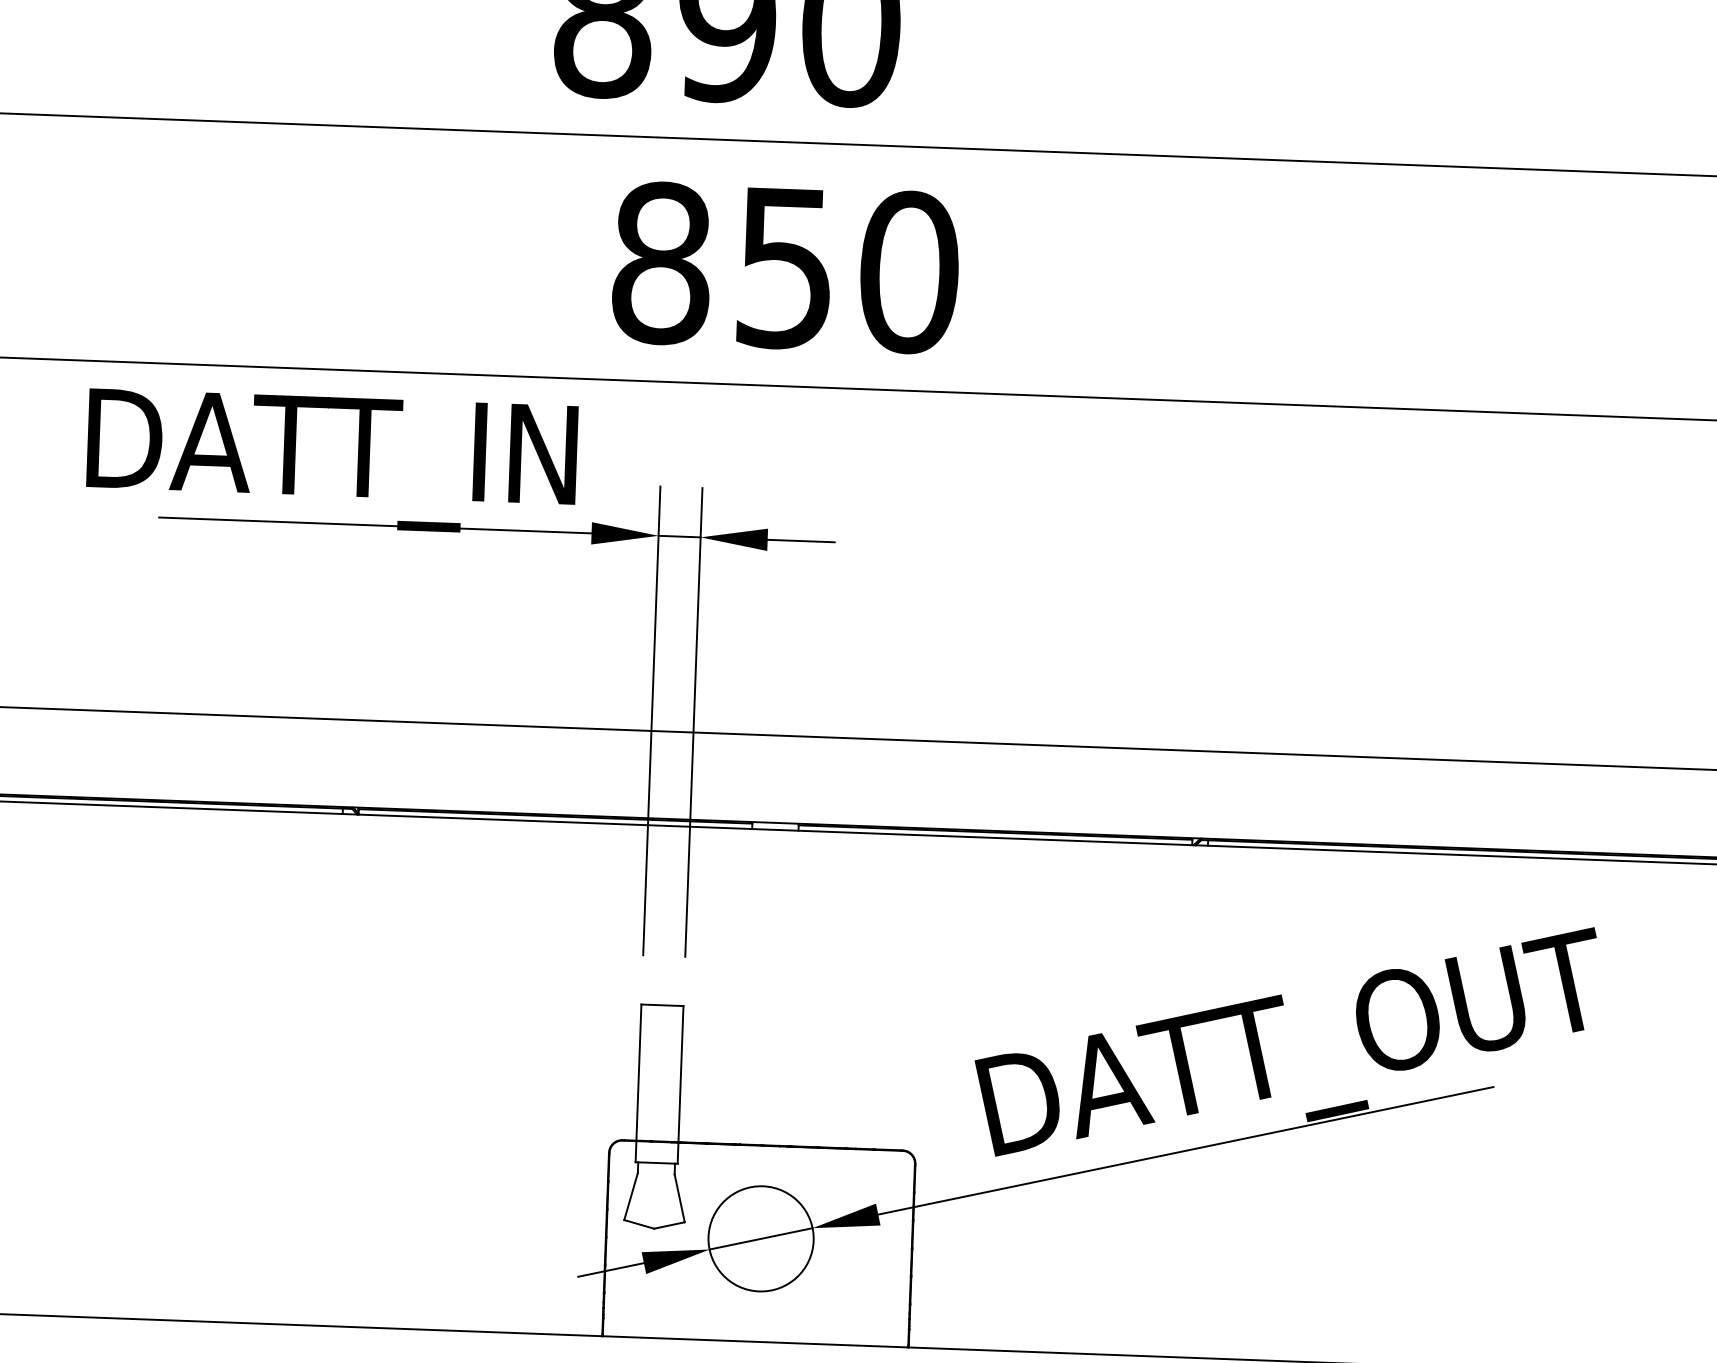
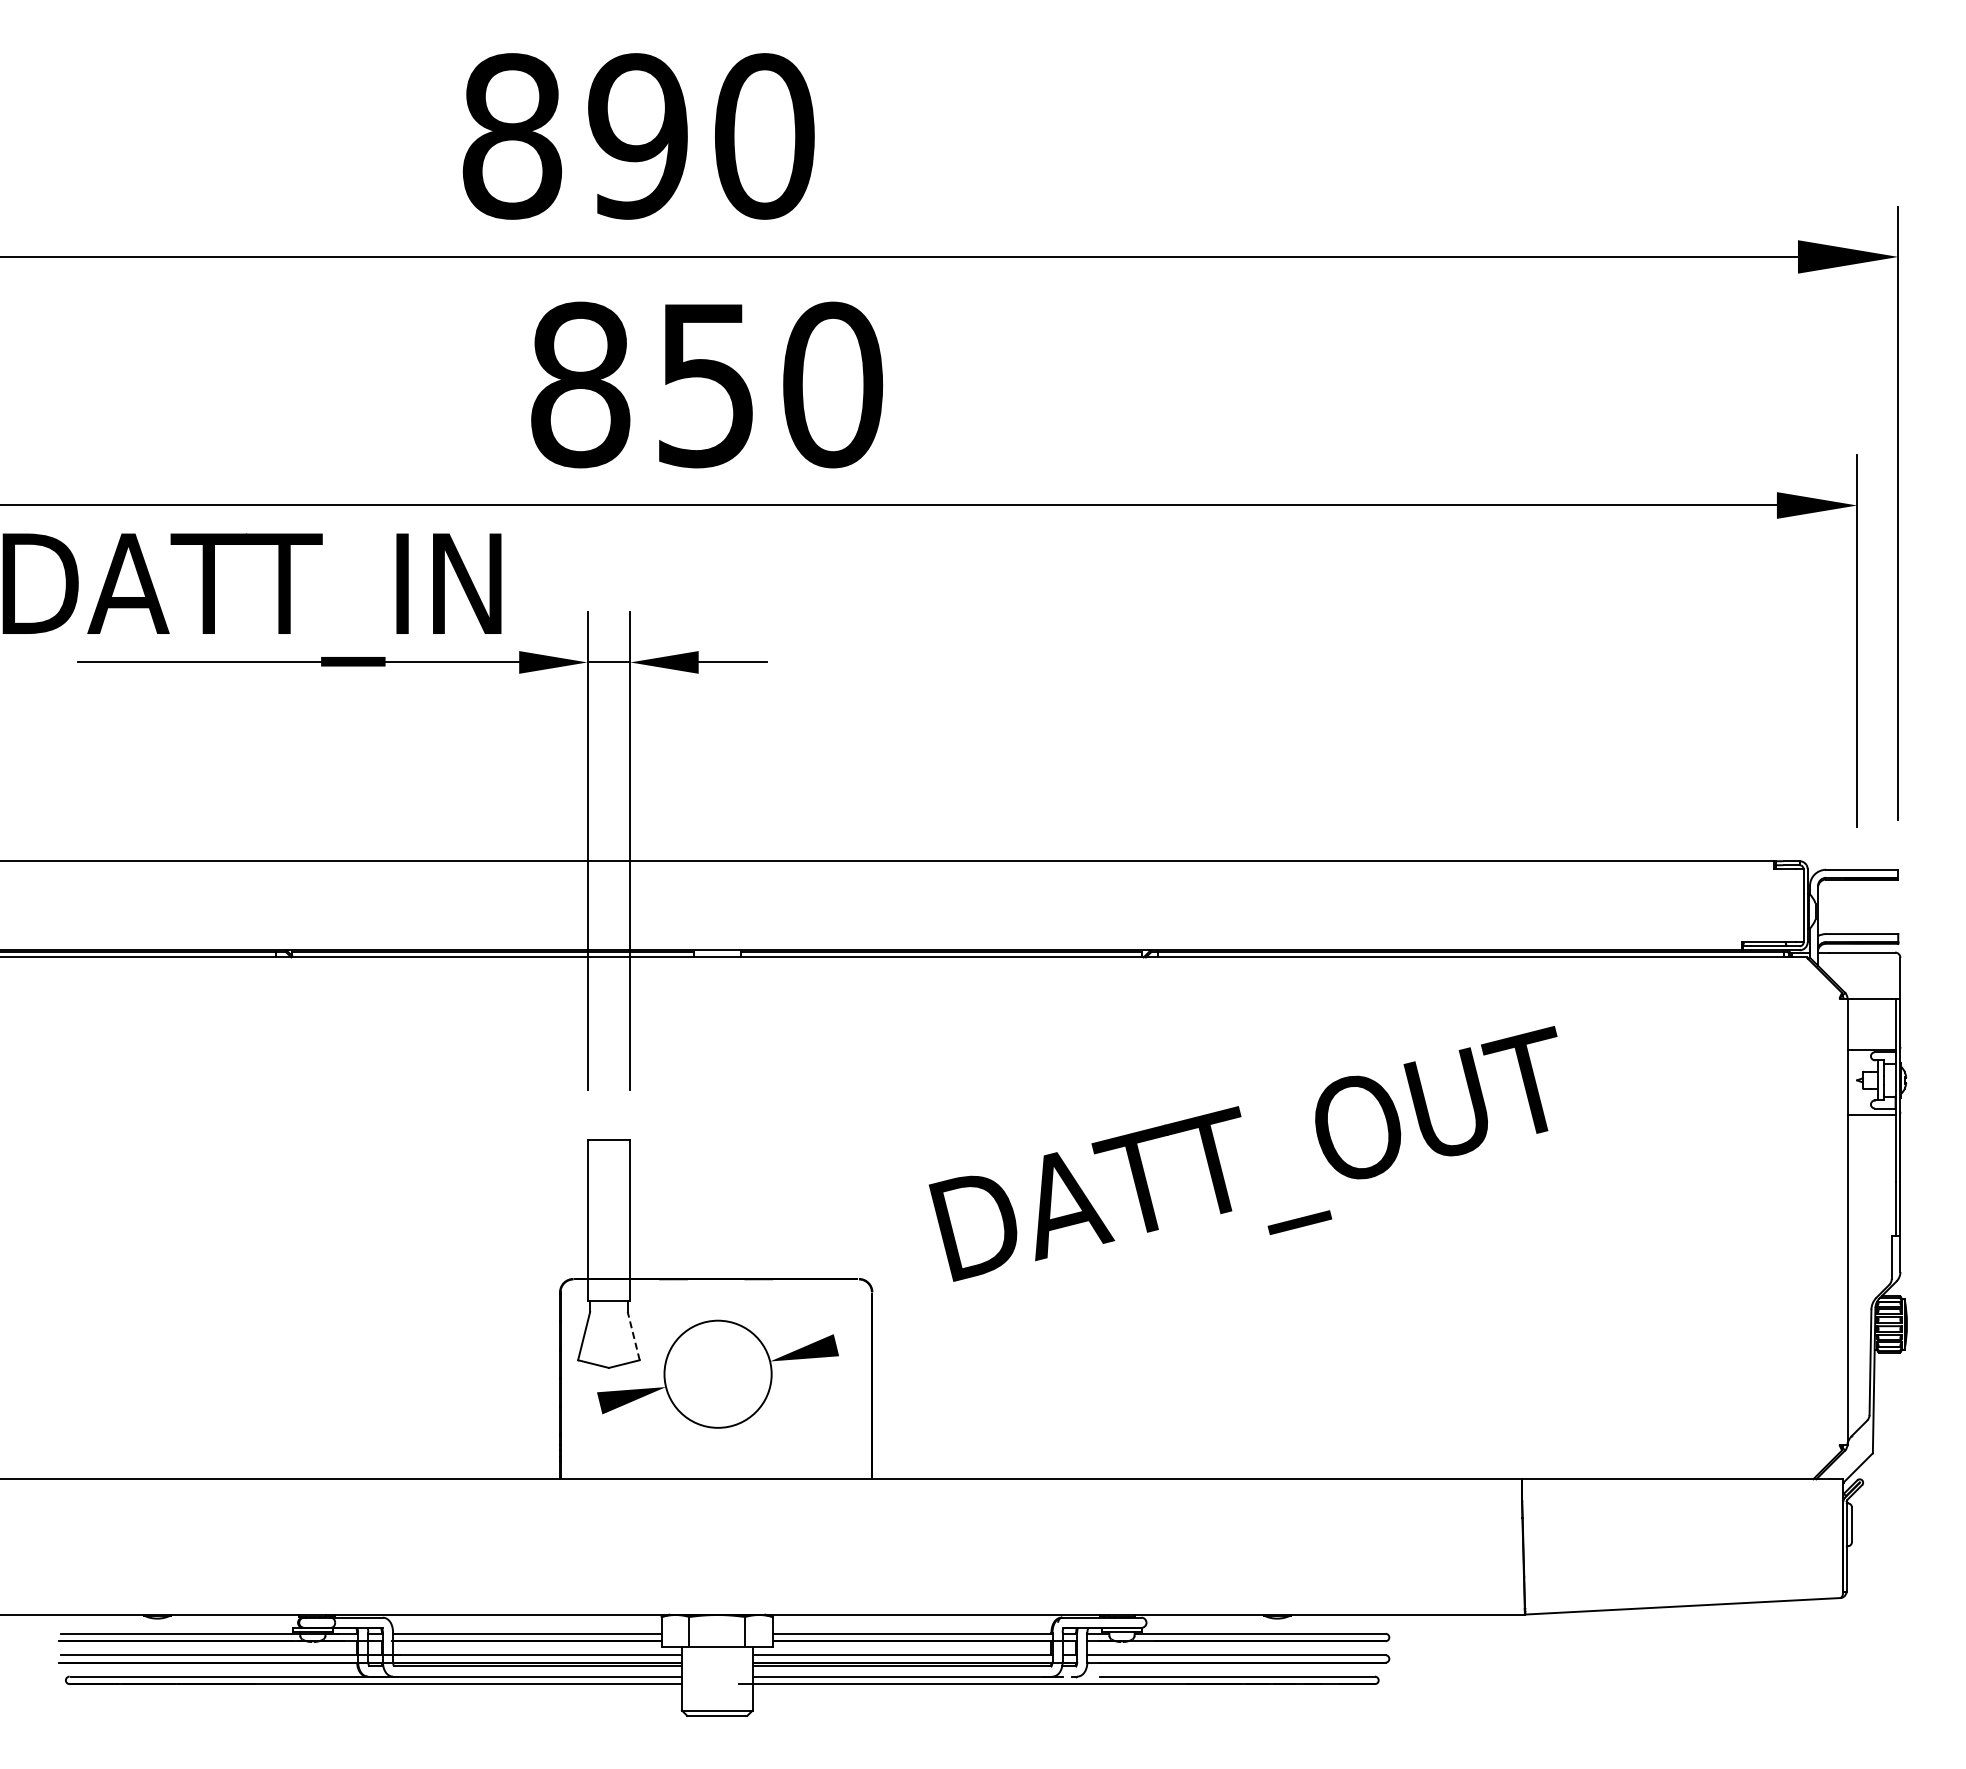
line: (1185, 1150) -> (1146, 1268), removed
line: (679, 1198) -> (633, 1336), solid -> dashed
line: (761, 1239) -> (718, 1374), removed
line: (611, 1269) -> (566, 1411), removed

